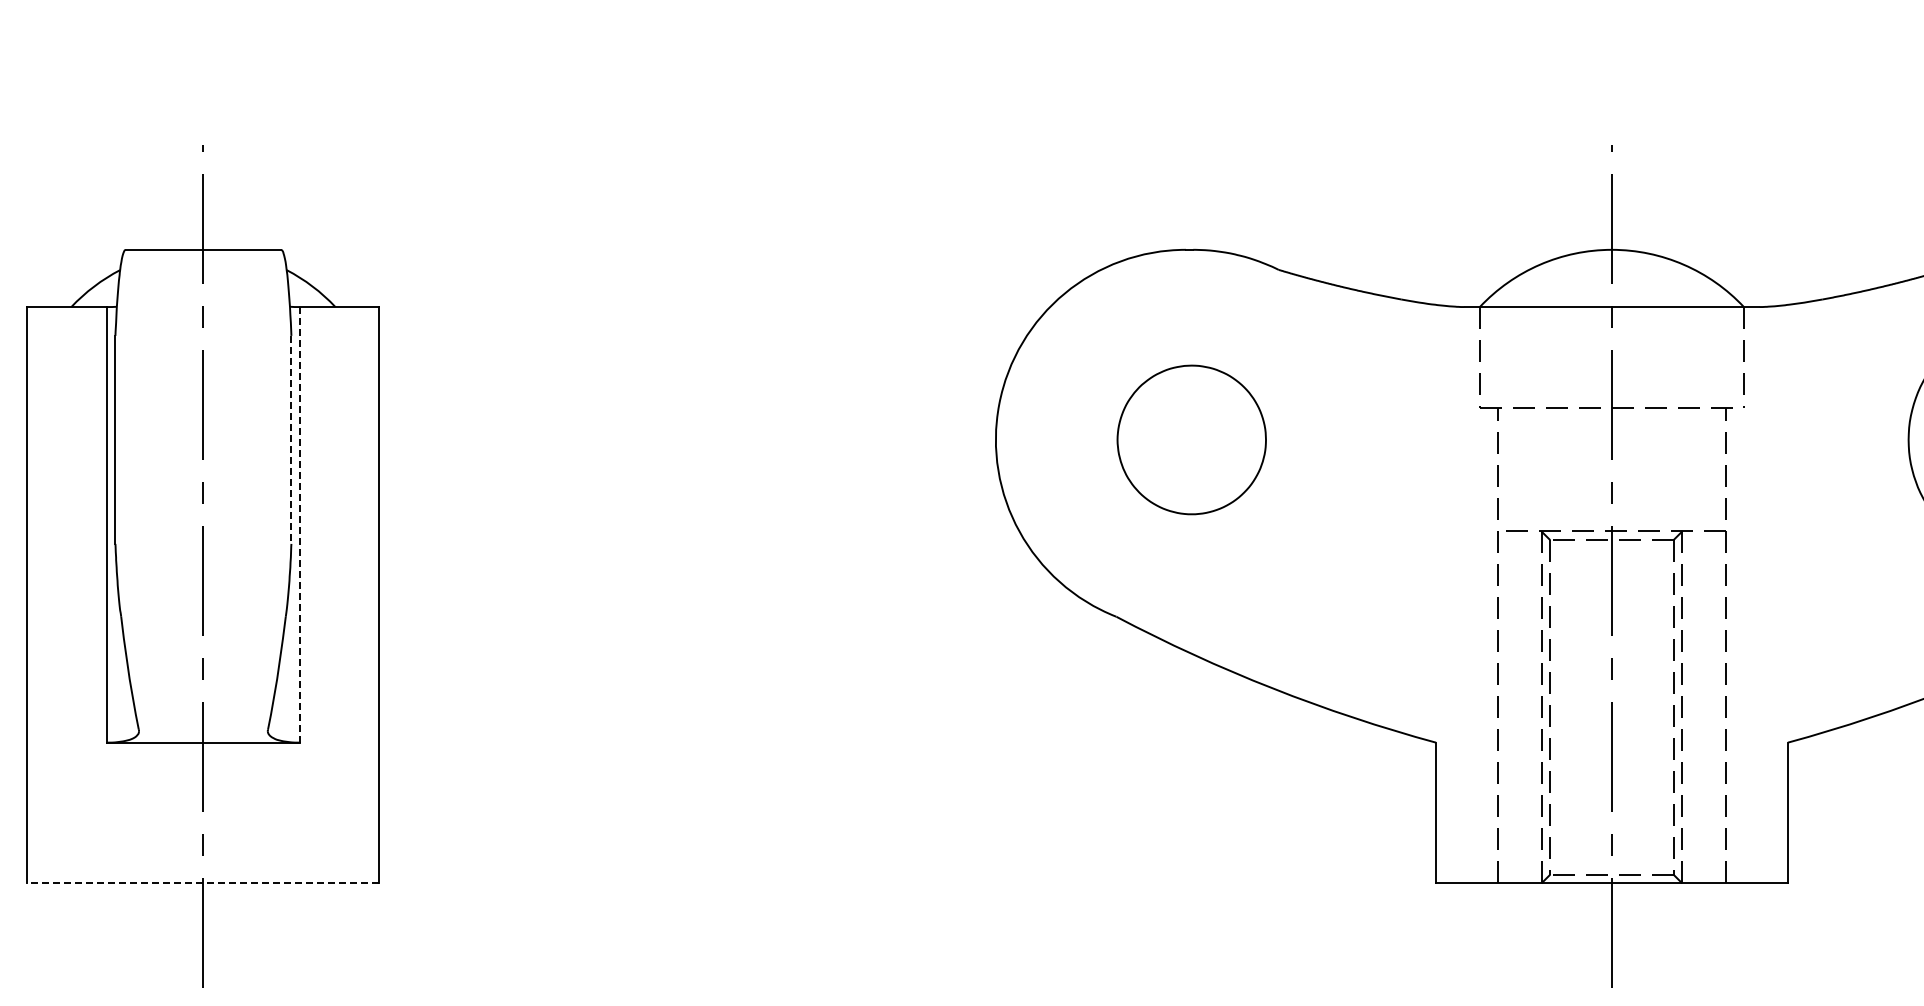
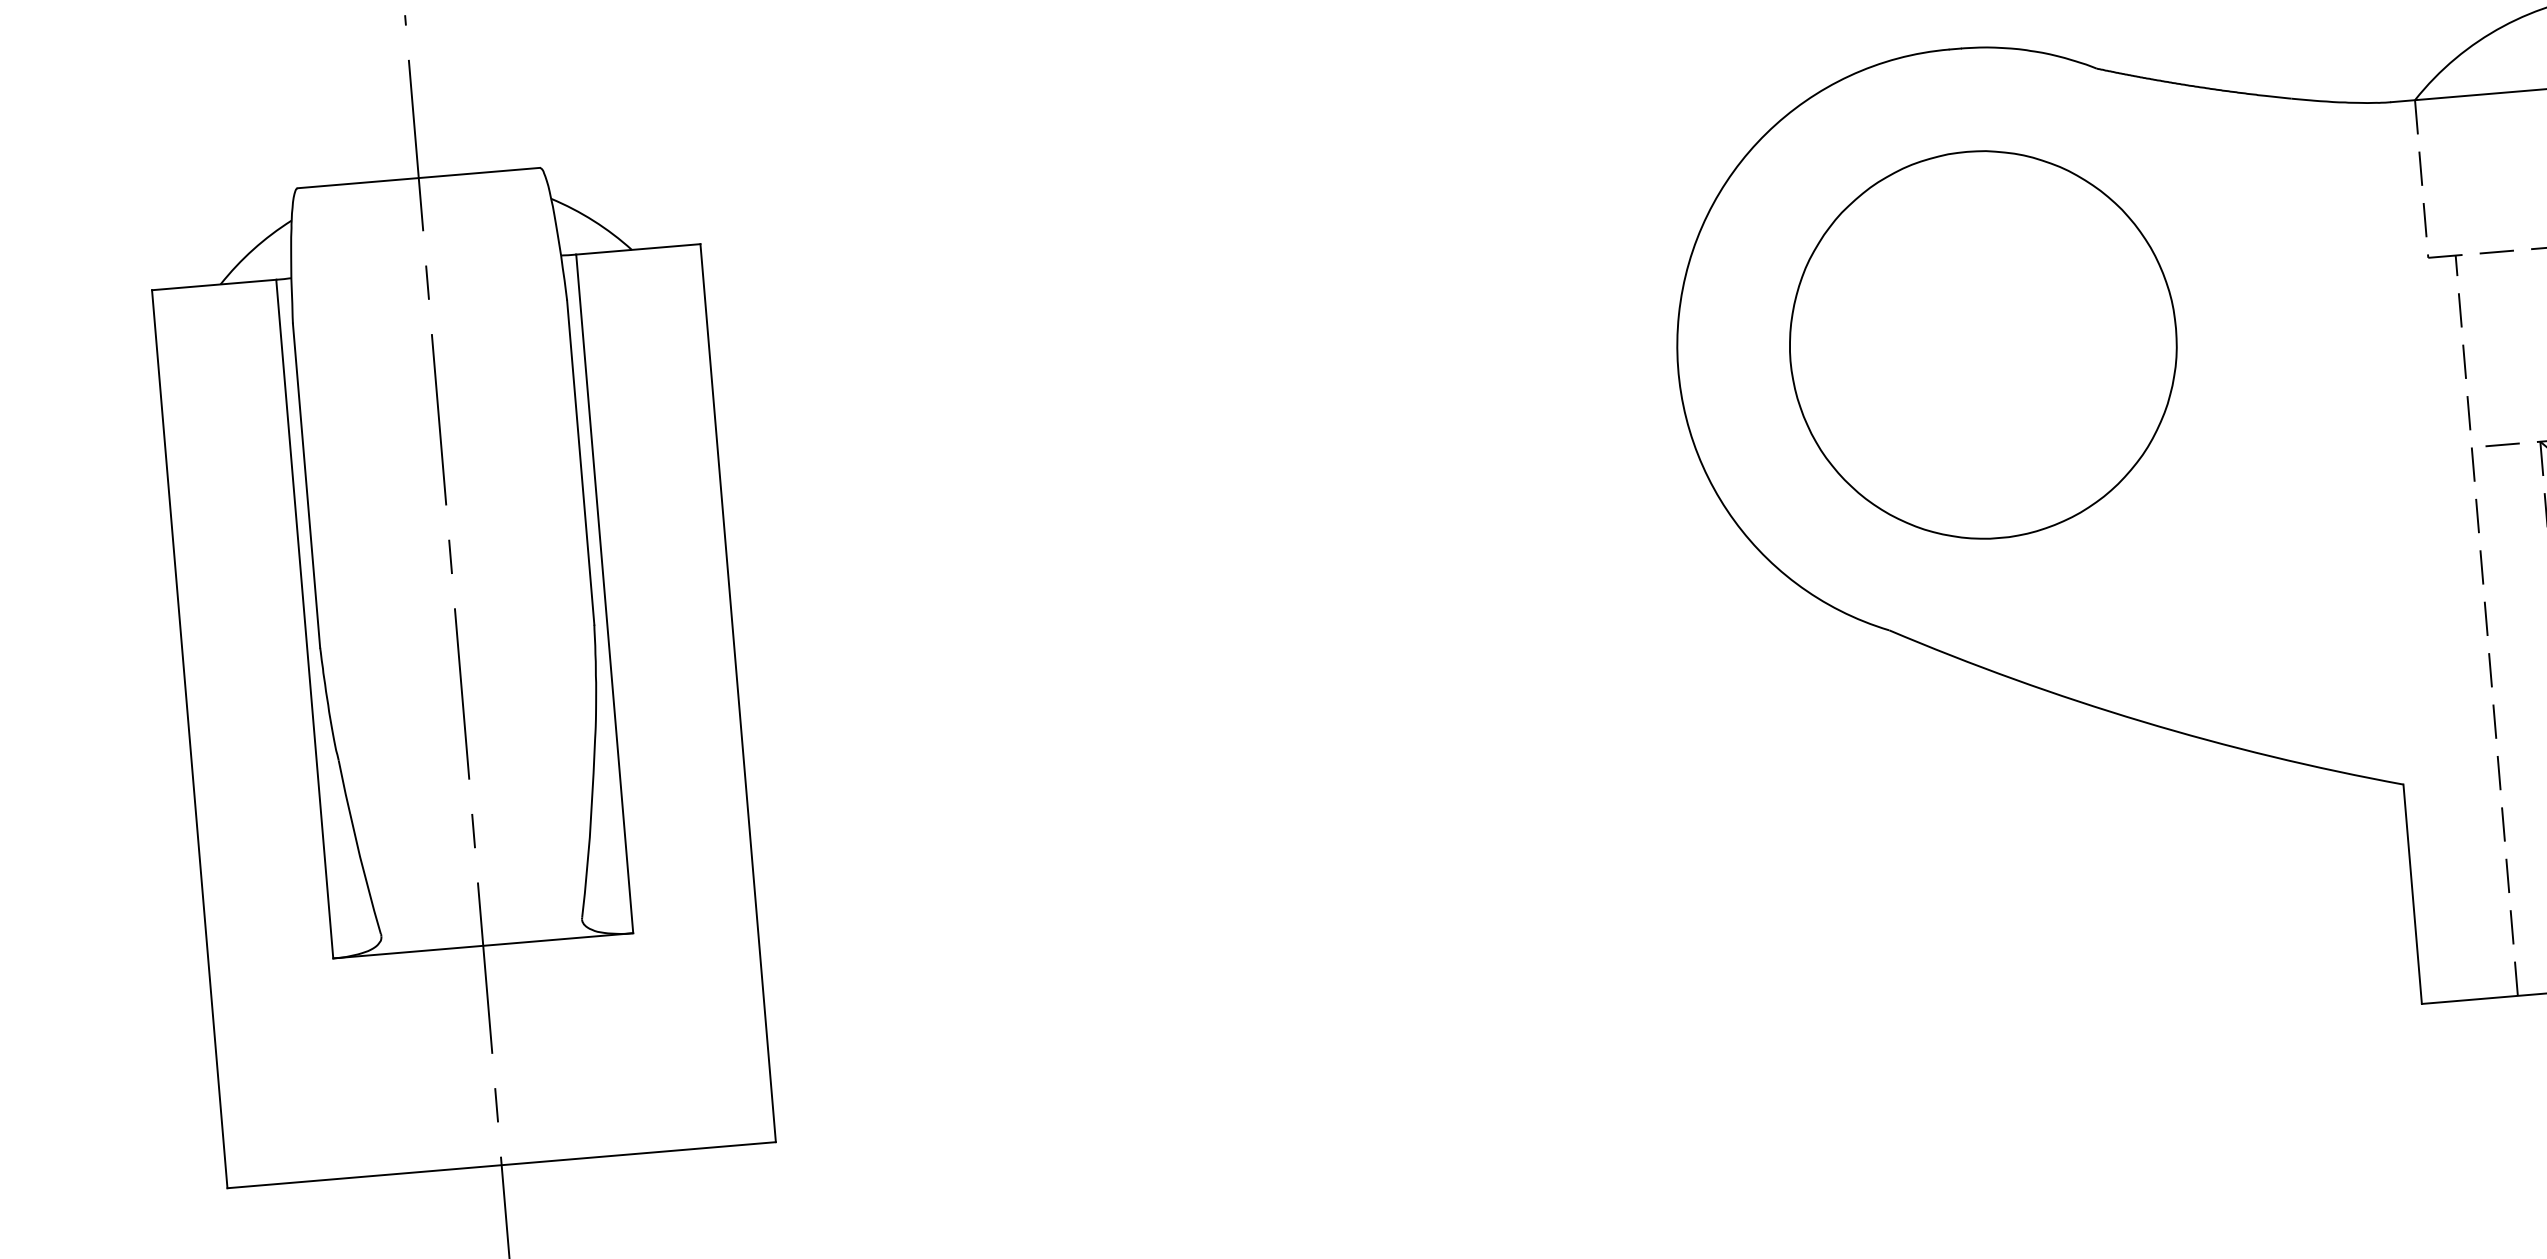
part: (1191, 439) -> (1983, 344), size x1.67
line: (291, 440) -> (580, 463), dashed -> solid
line: (299, 524) -> (604, 593), dashed -> solid
line: (203, 883) -> (501, 1165), dashed -> solid

